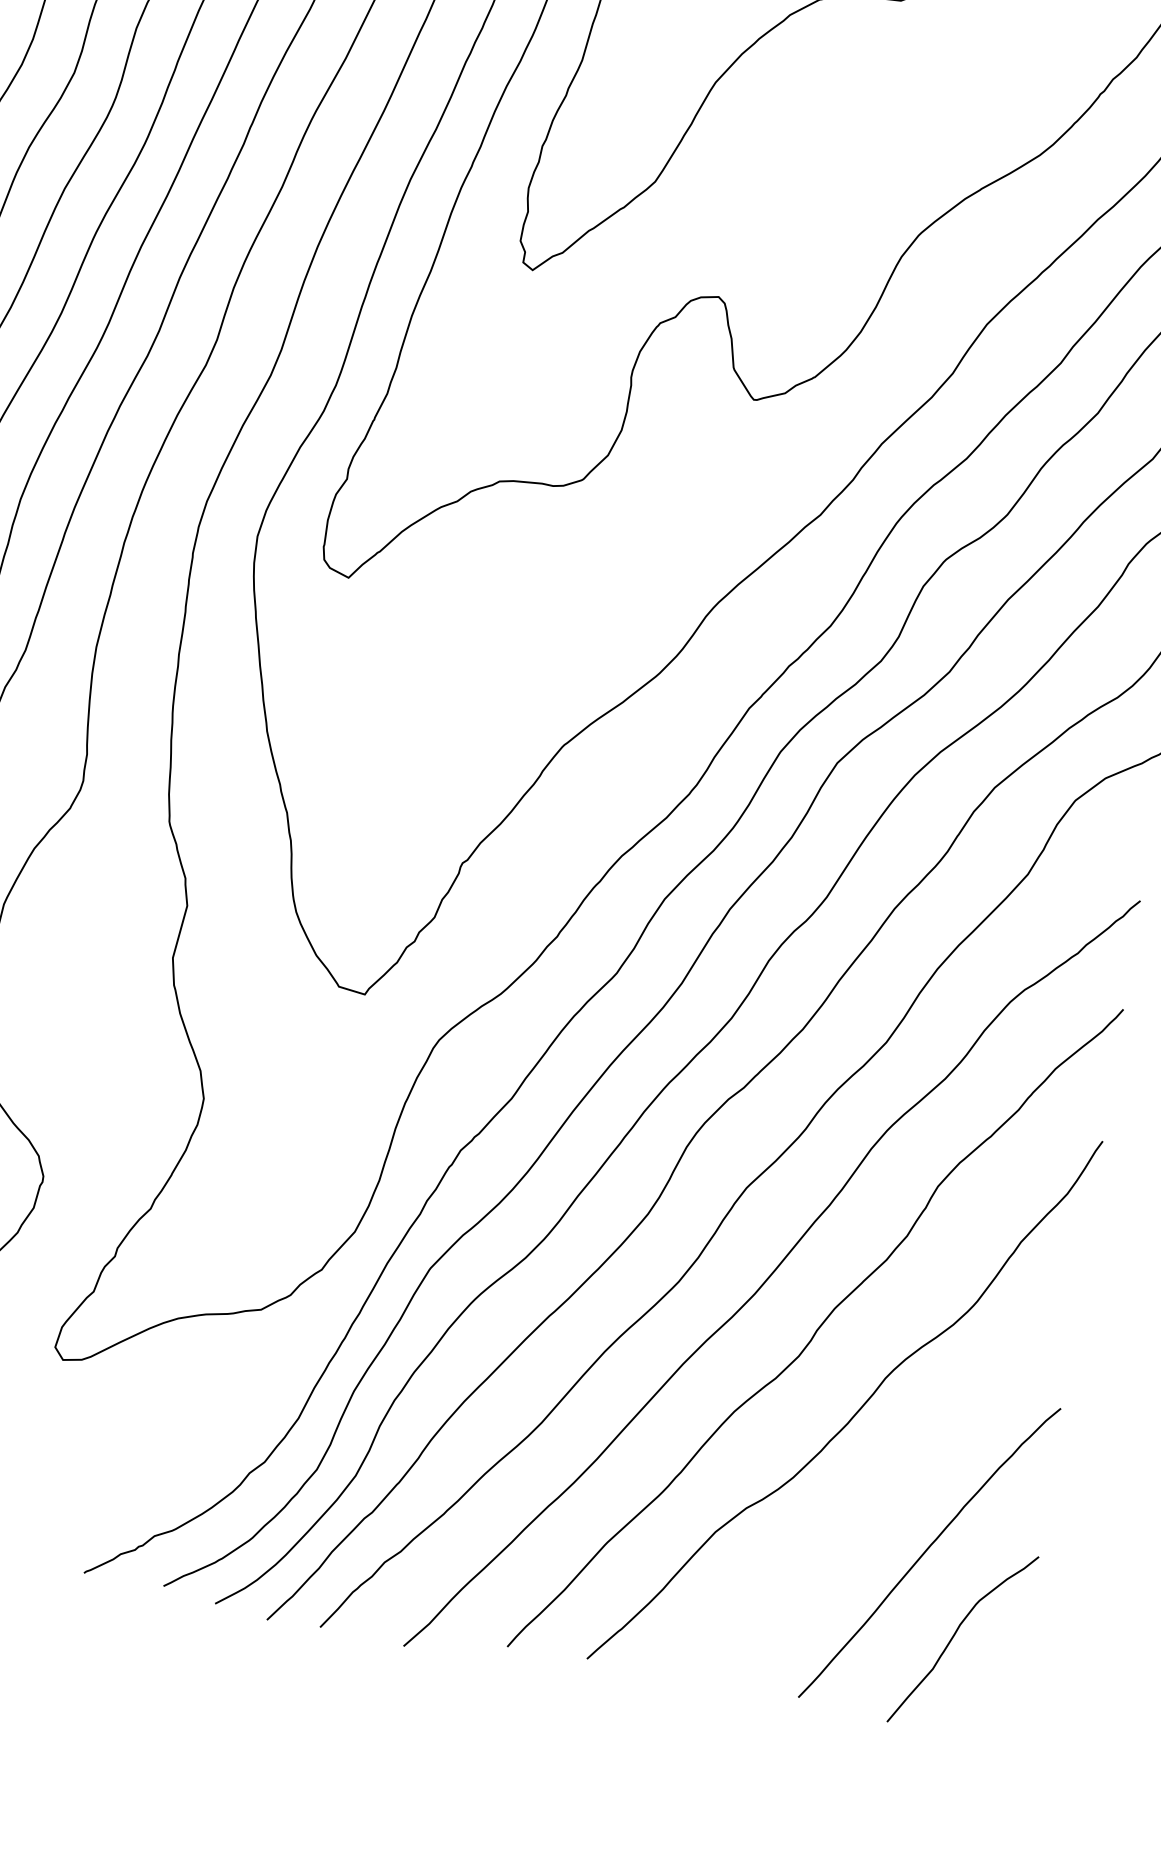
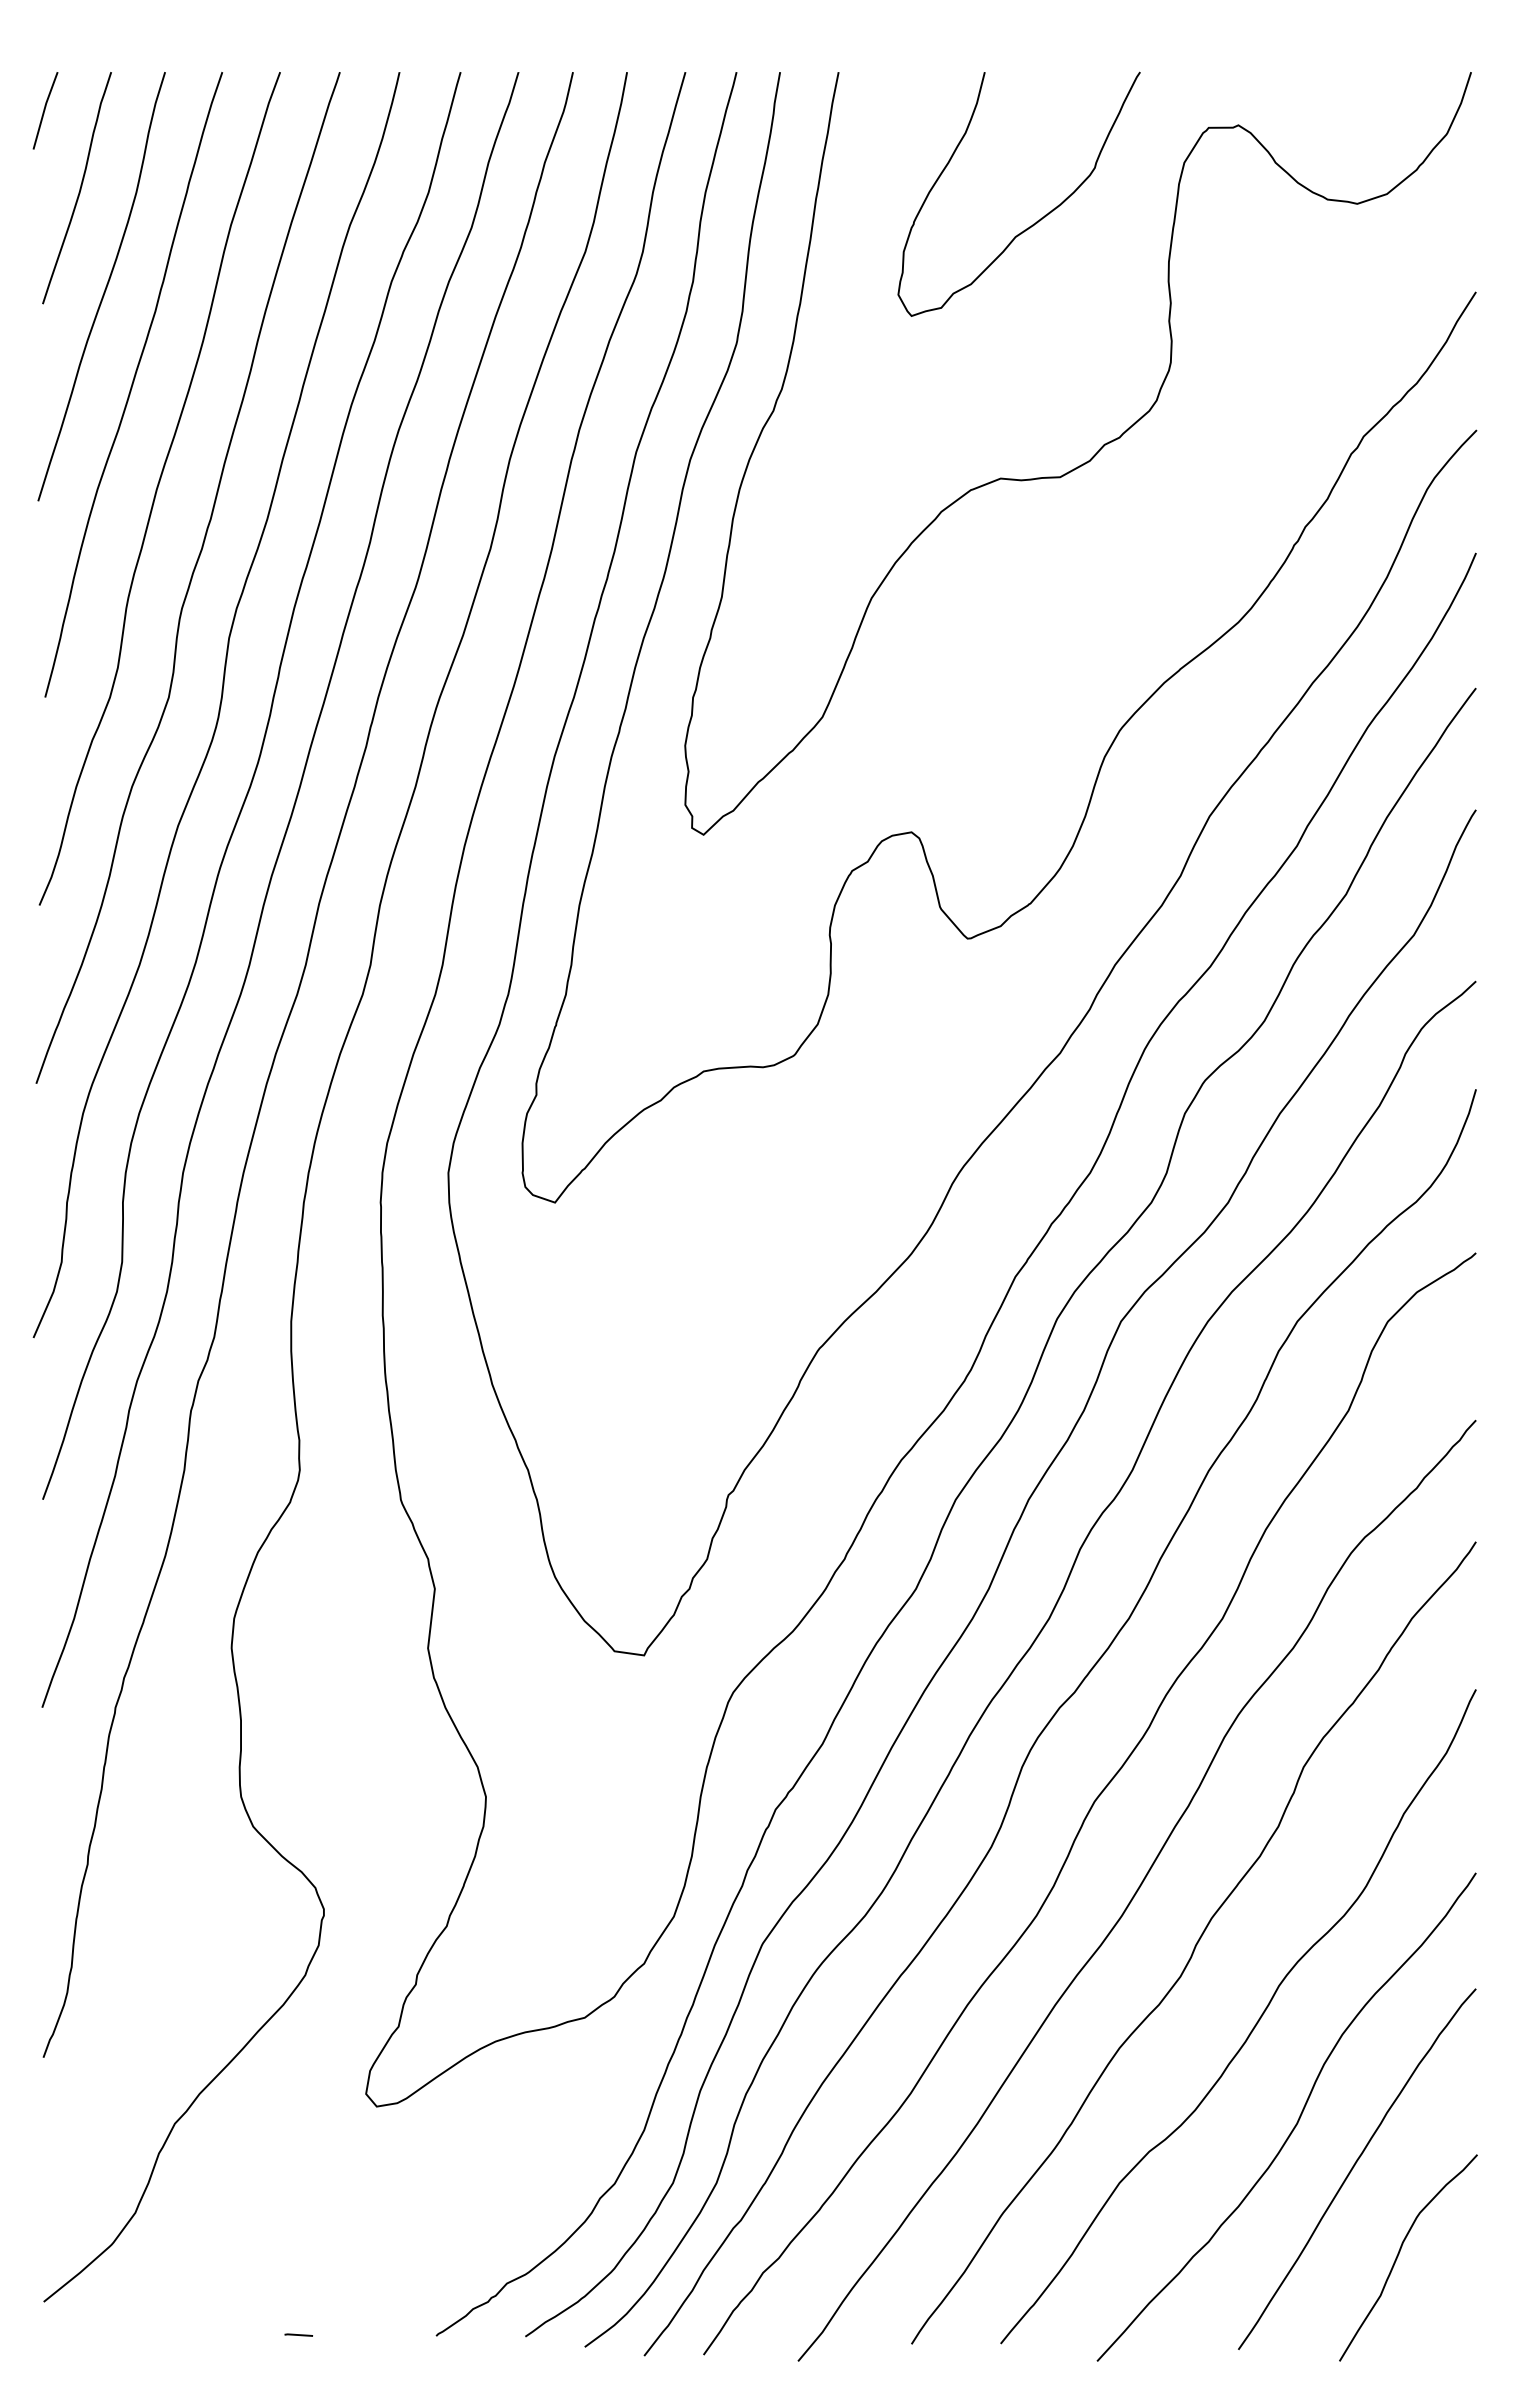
curve: (881, 1502) -> (1296, 2122), added

